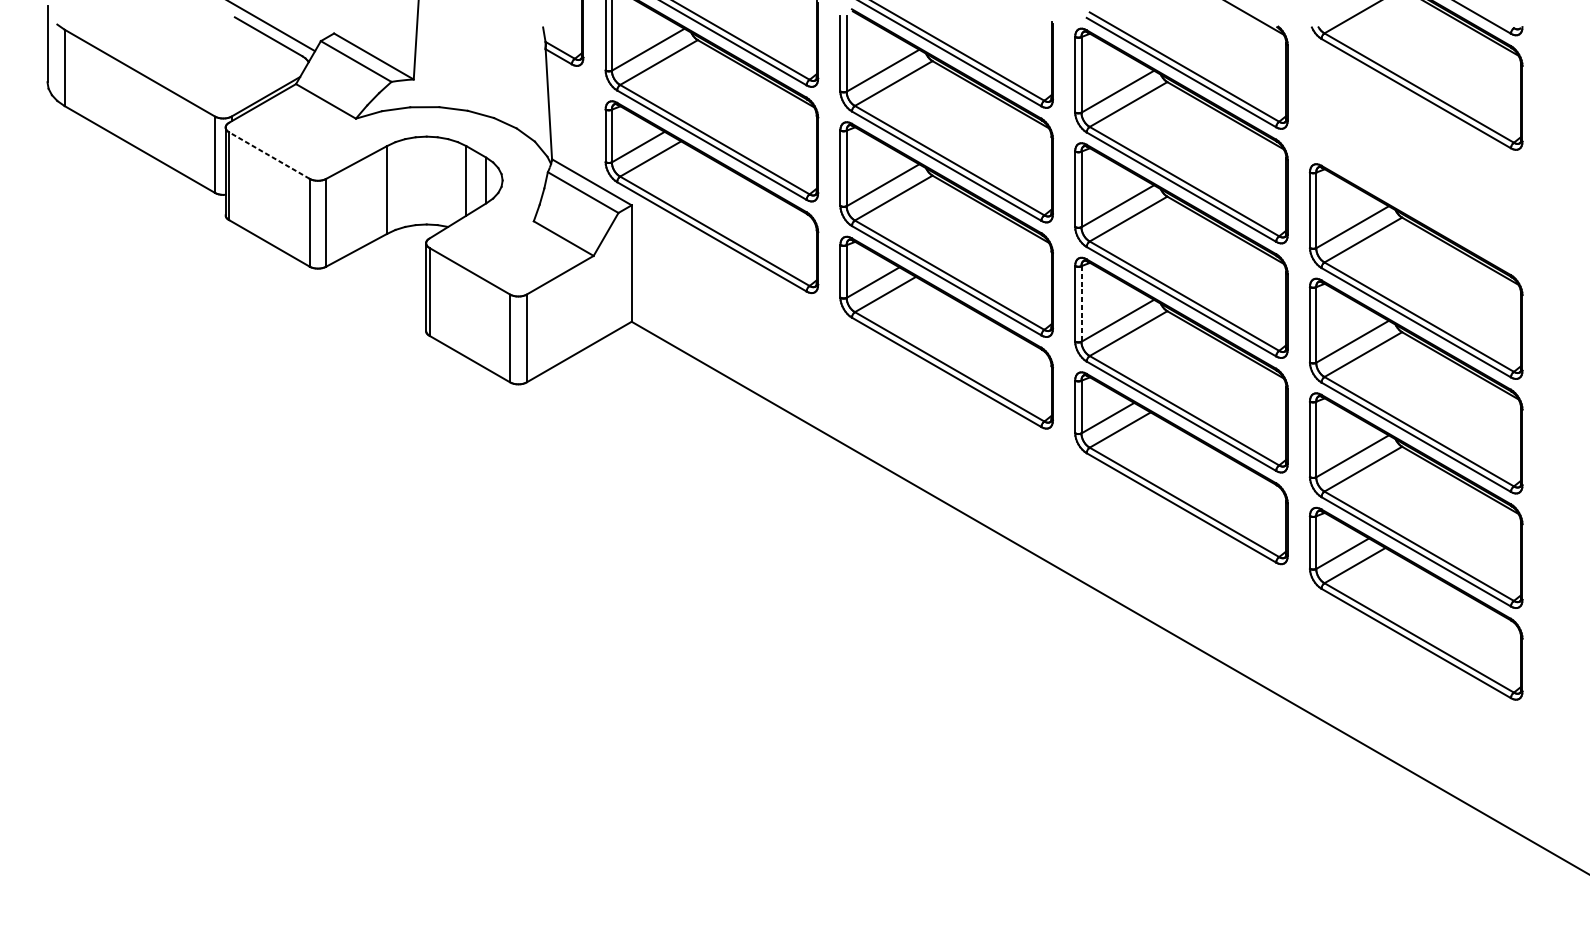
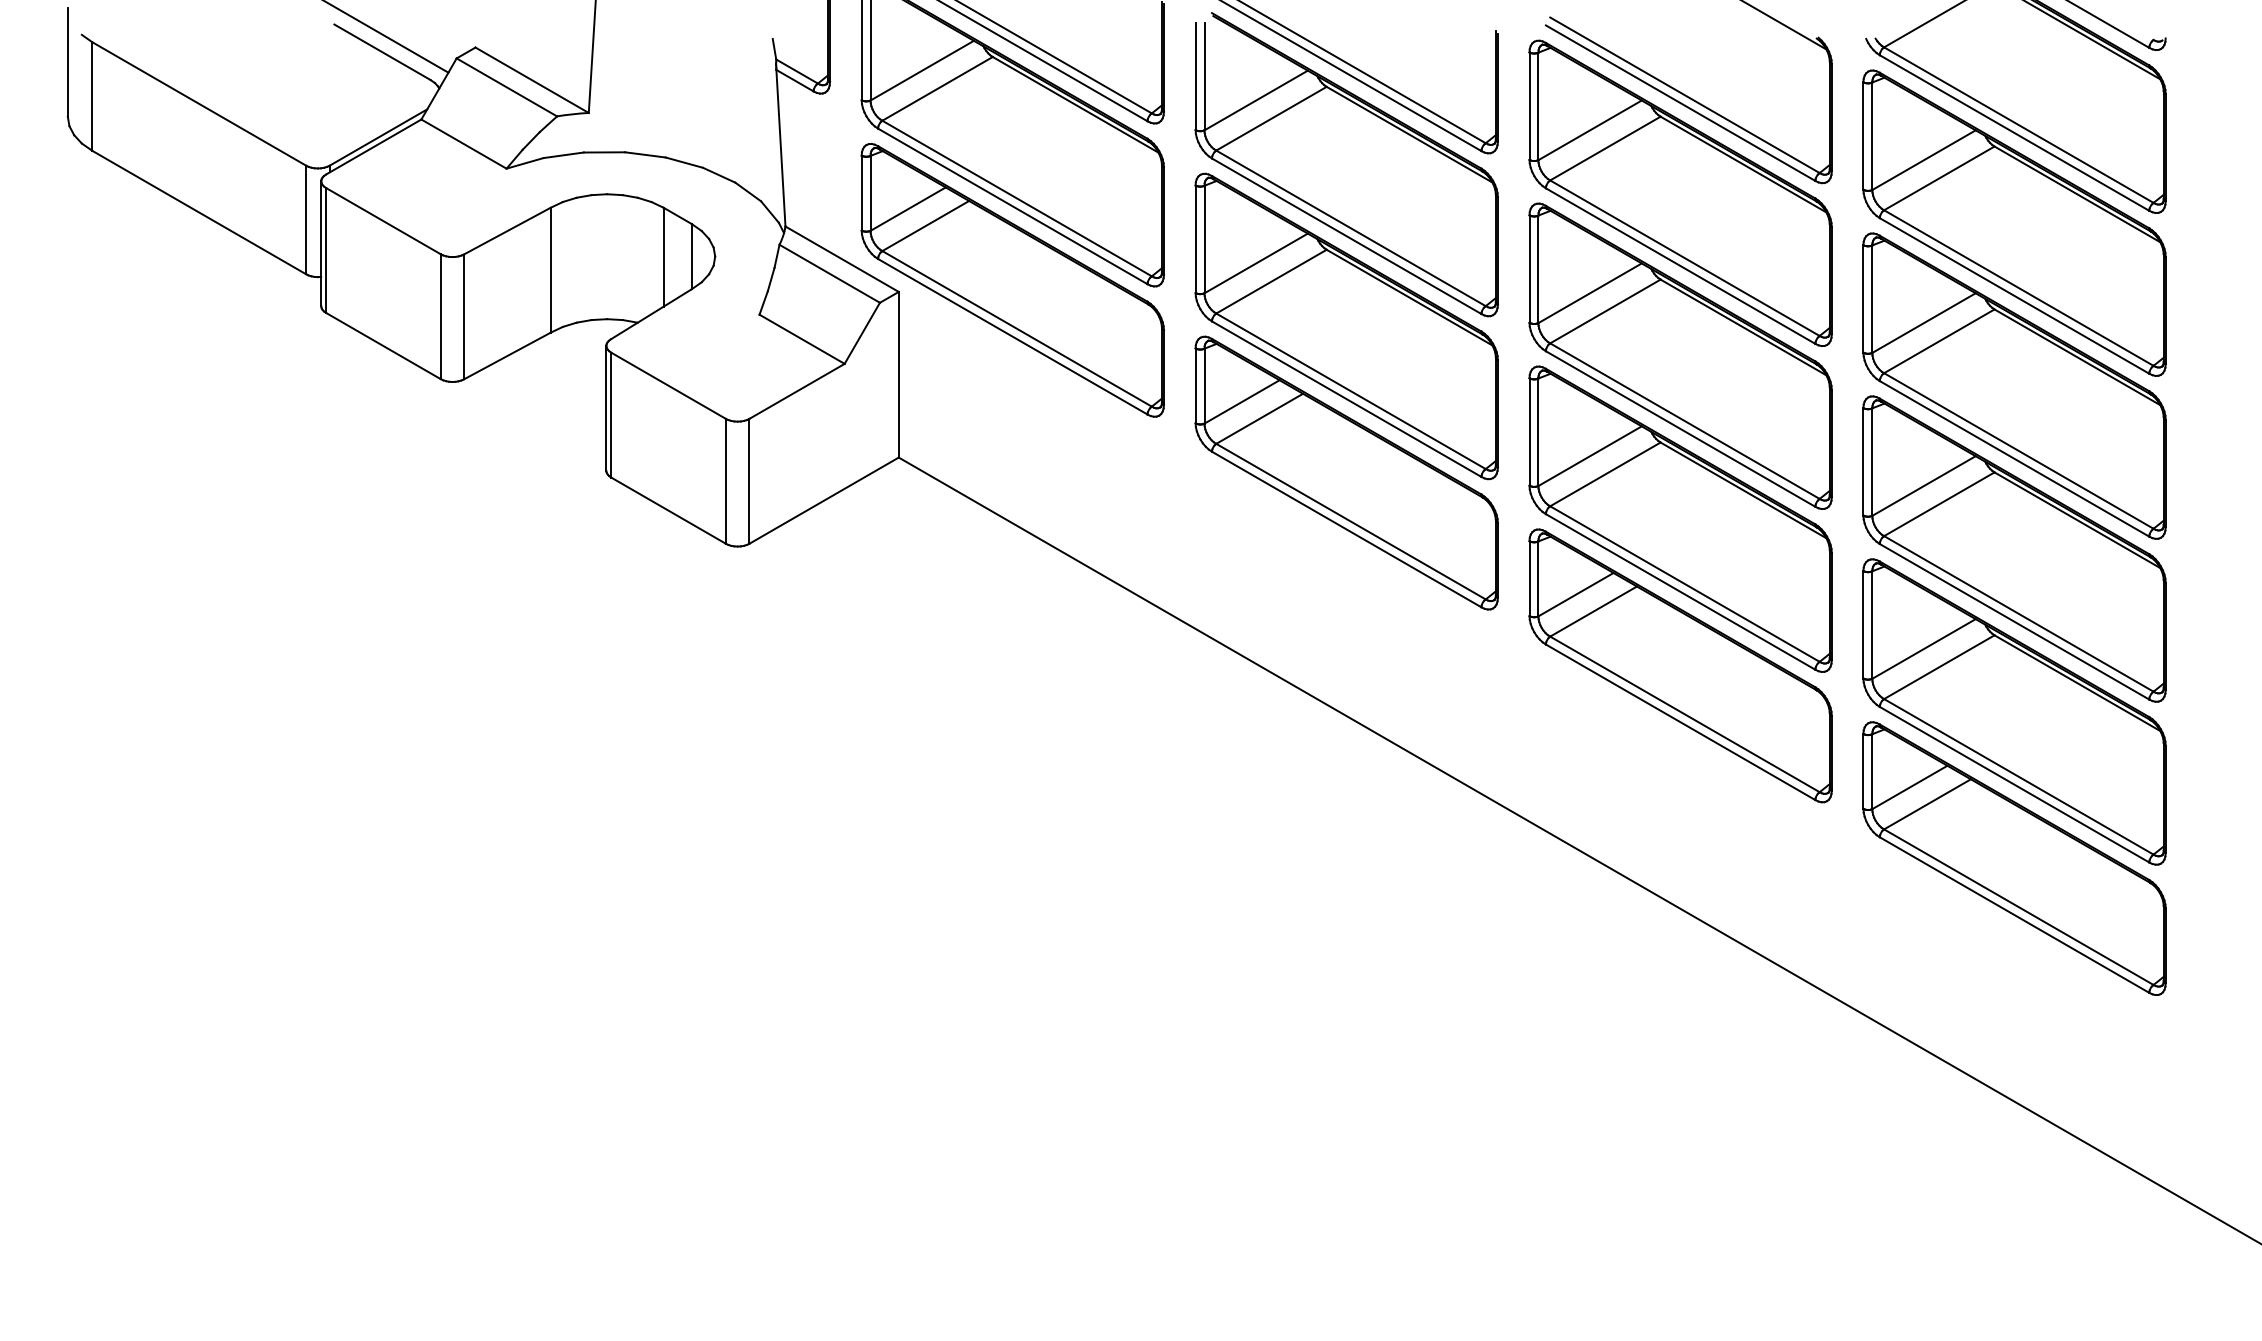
line: (269, 155) -> (383, 220), dashed -> solid
part: (1416, 156) -> (2014, 222), added
line: (1081, 304) -> (1538, 432), dashed -> solid

